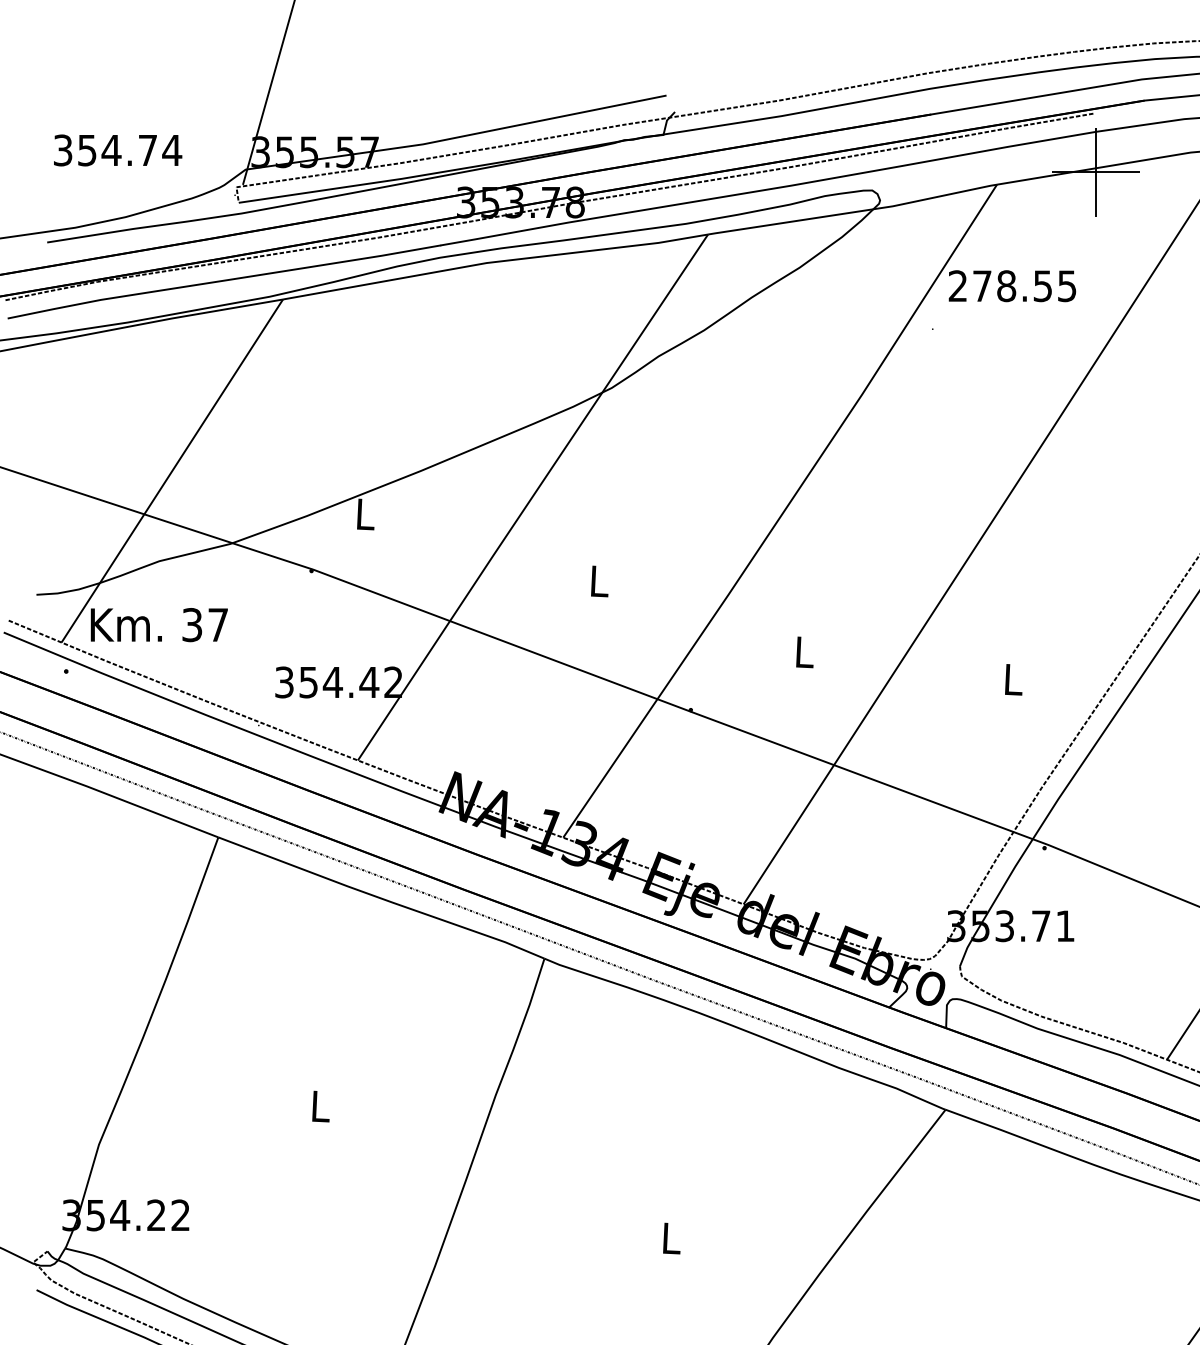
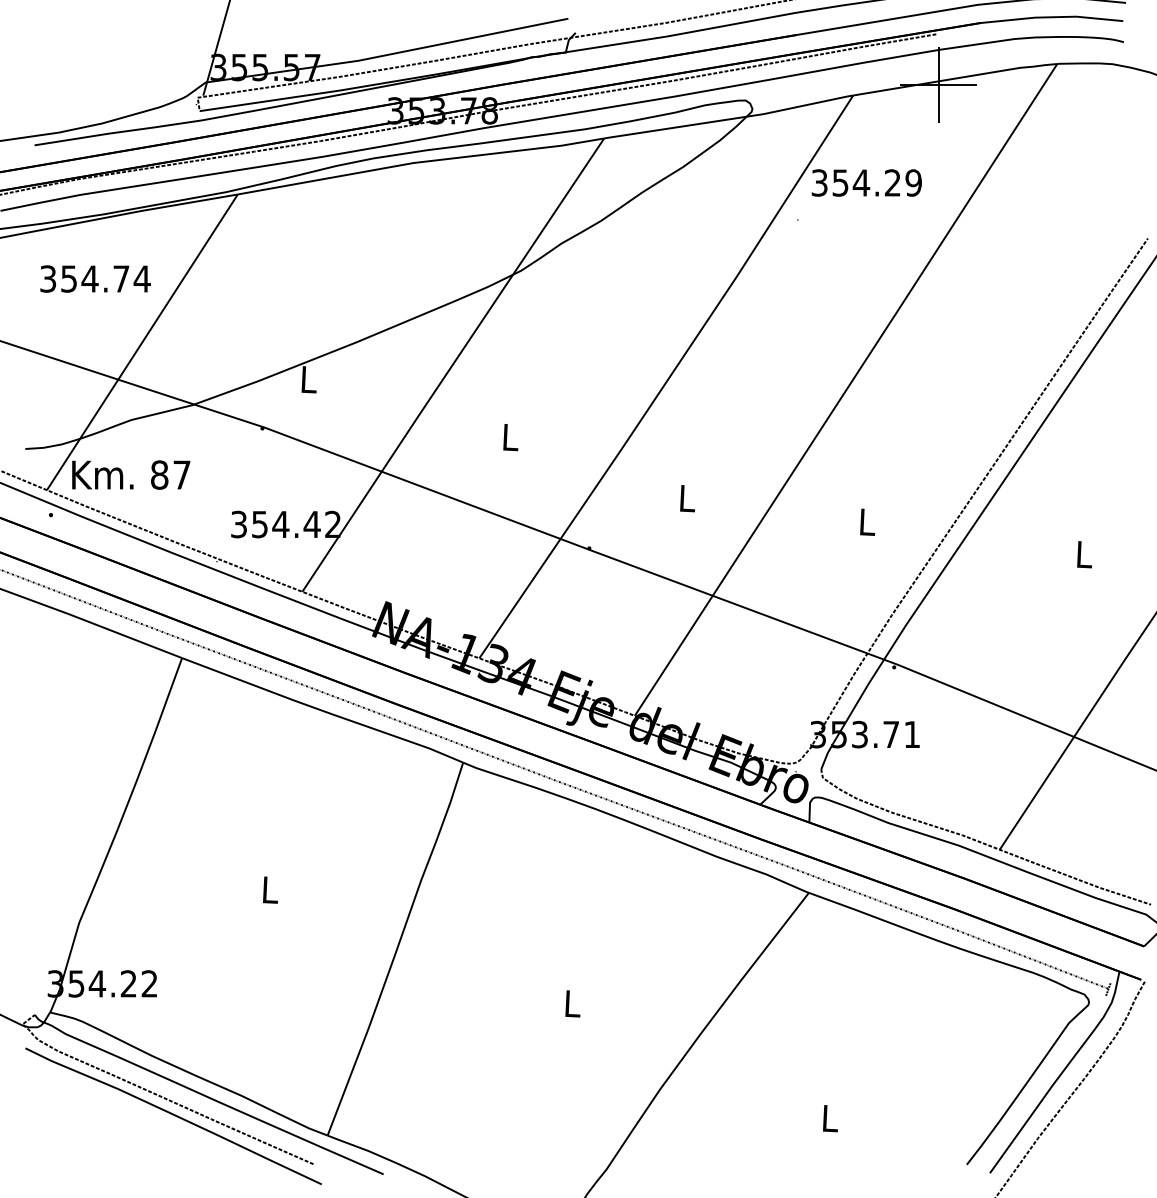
text: (117, 149) -> (95, 278), moved
text: (1012, 285) -> (866, 182), 278.55 -> 354.29
text: (192, 624) -> (159, 474), 37 -> 87

